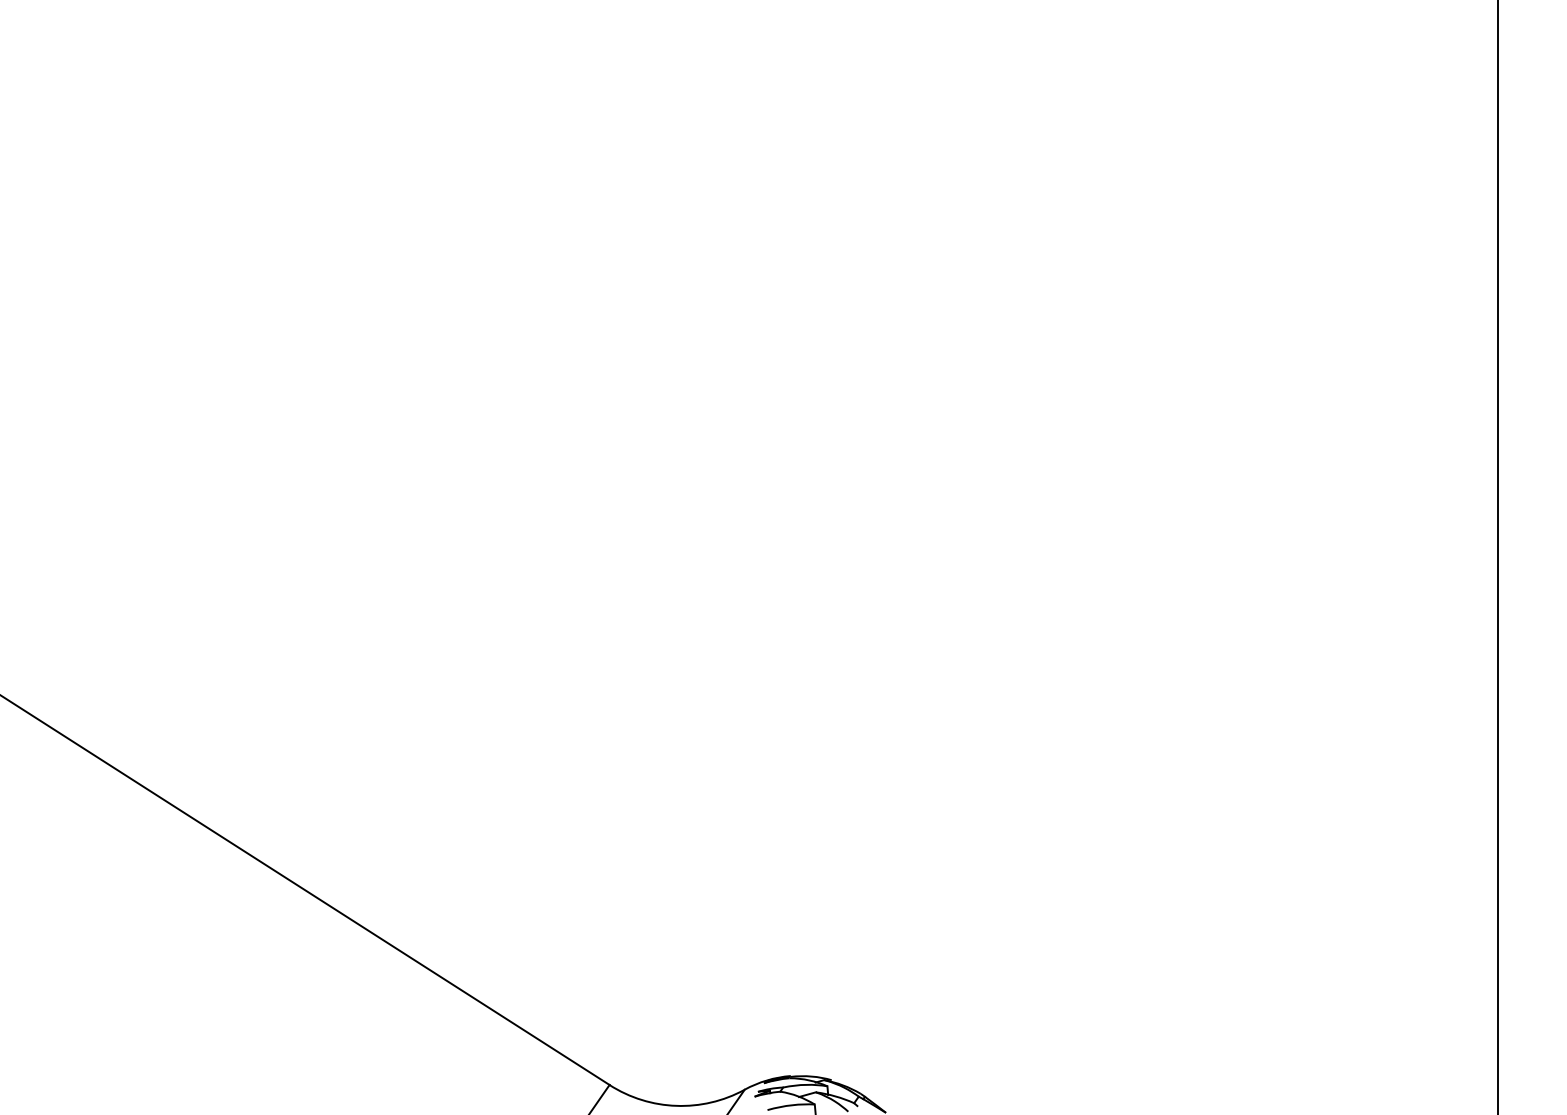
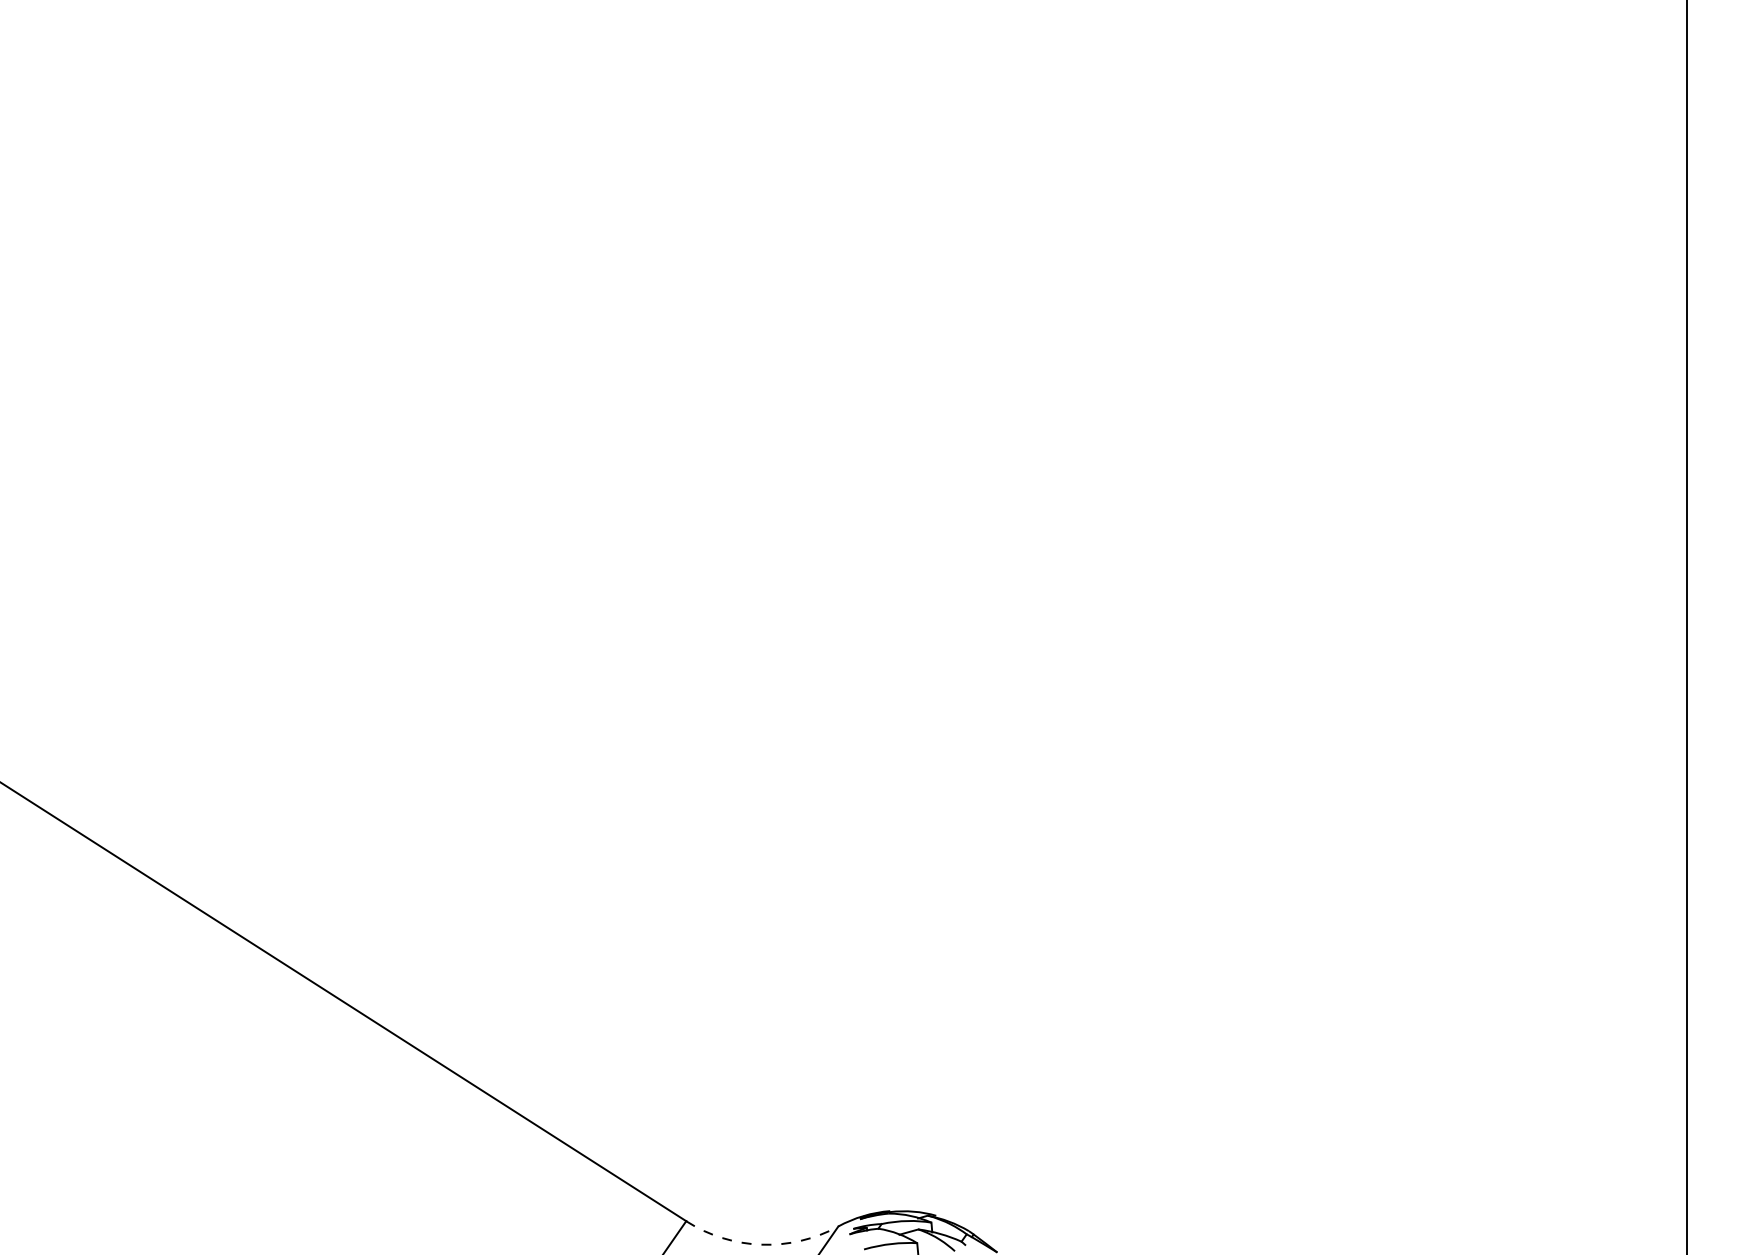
arc: (676, 1105) -> (761, 1244), solid -> dashed

